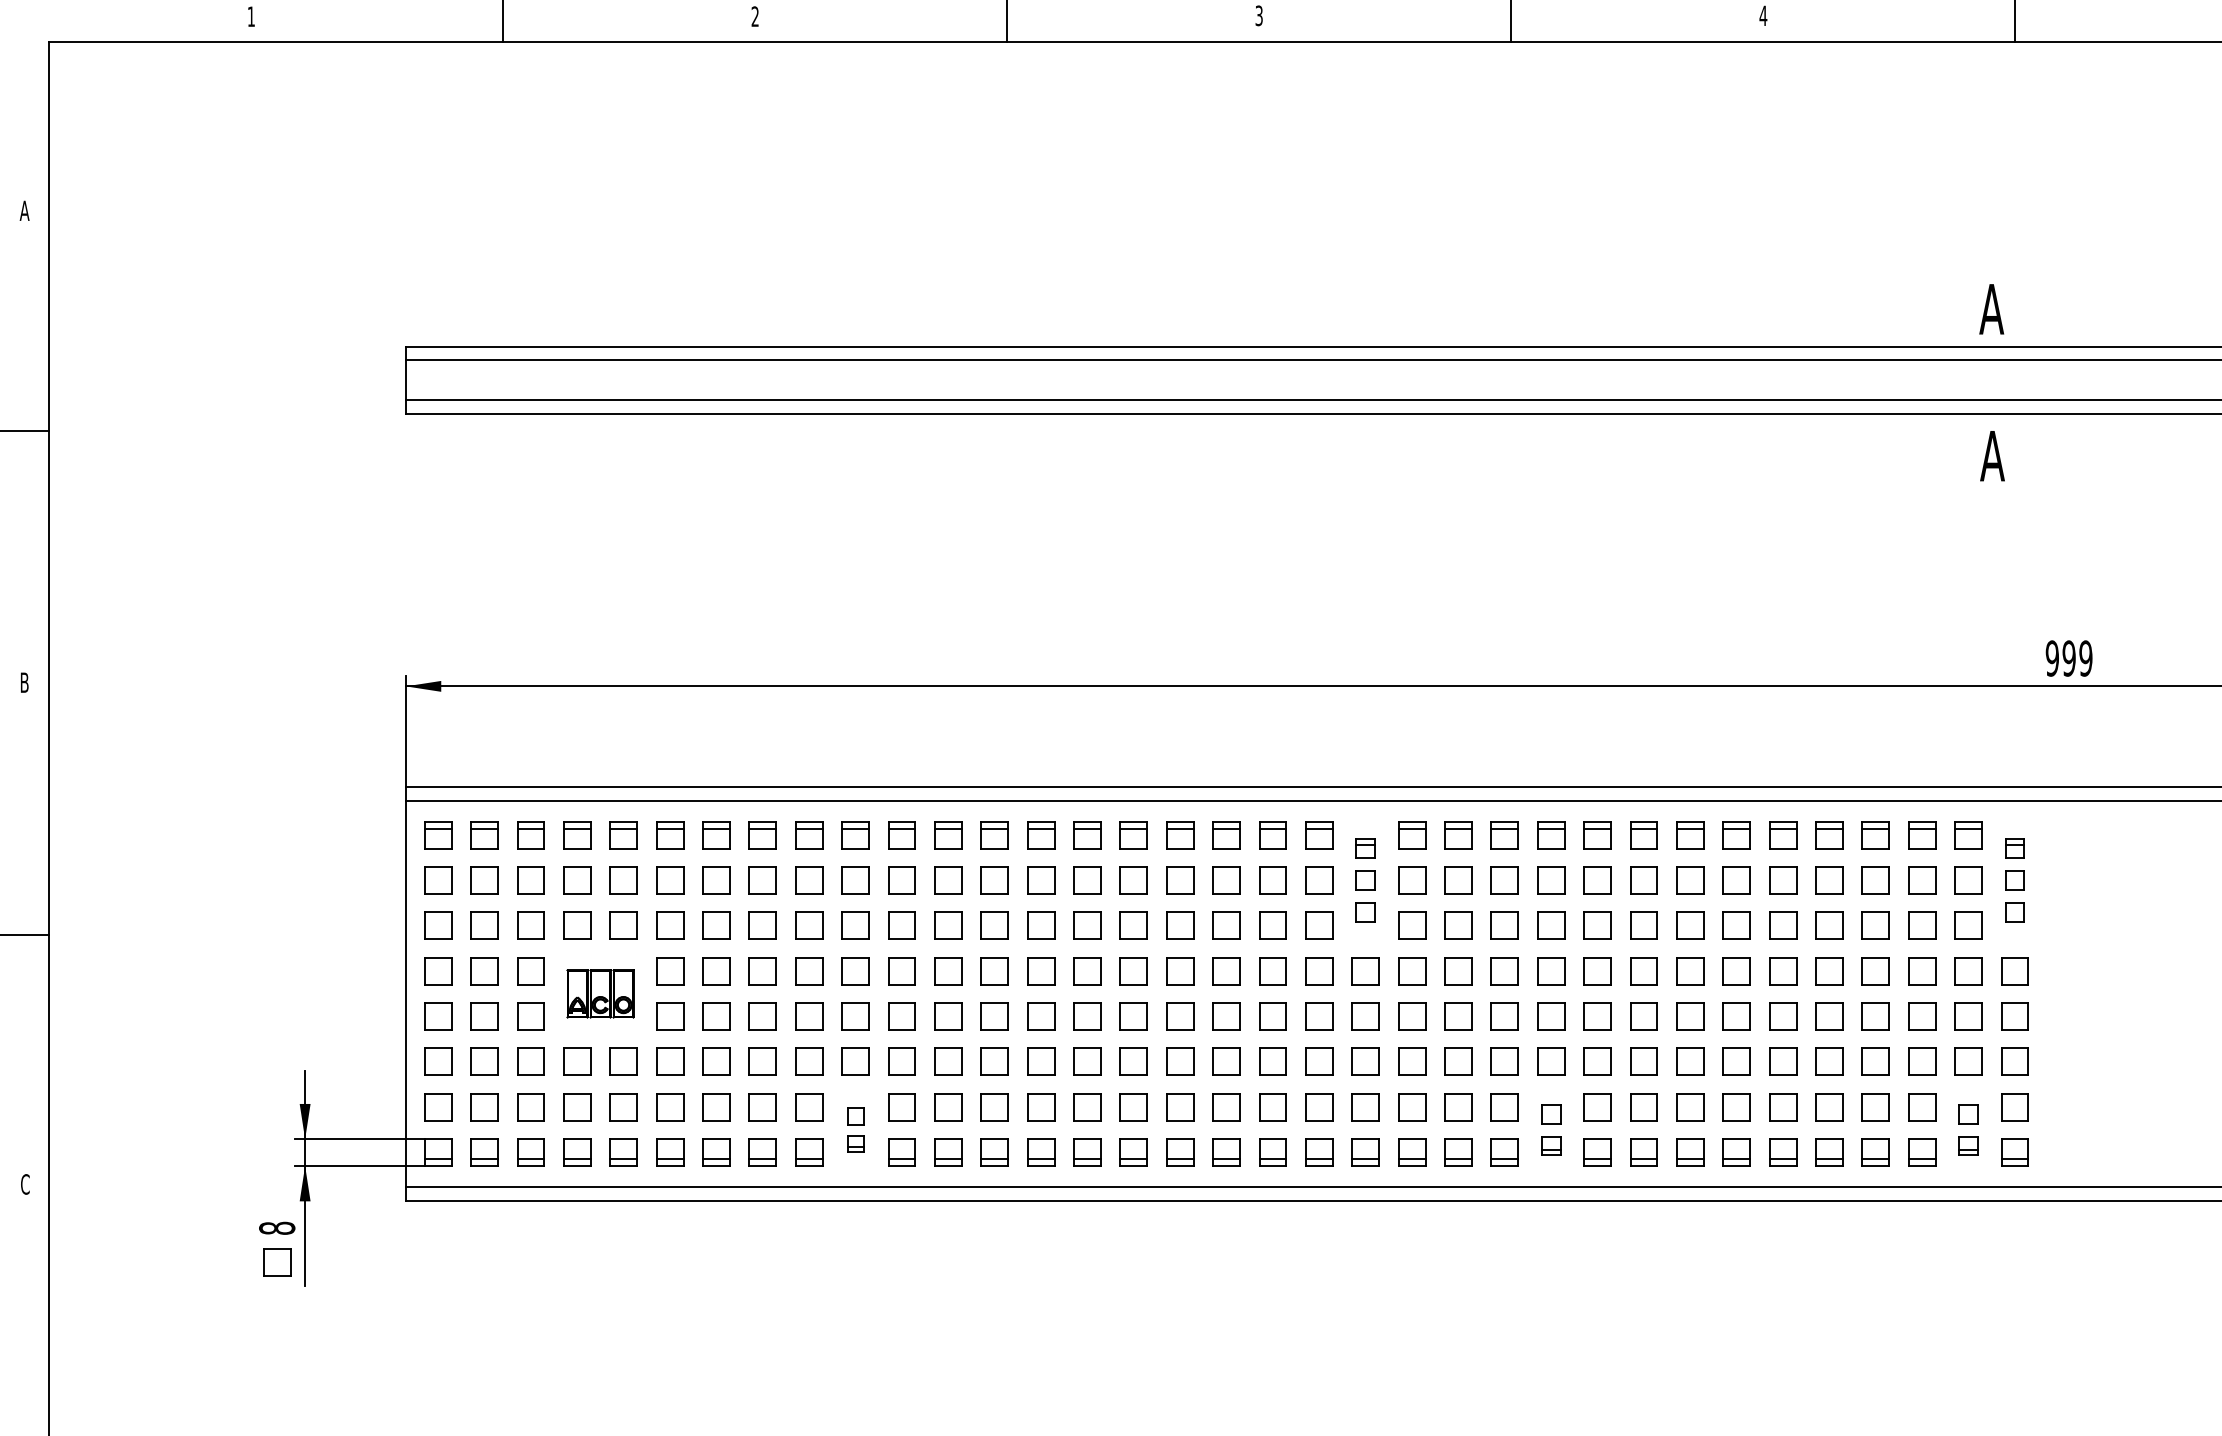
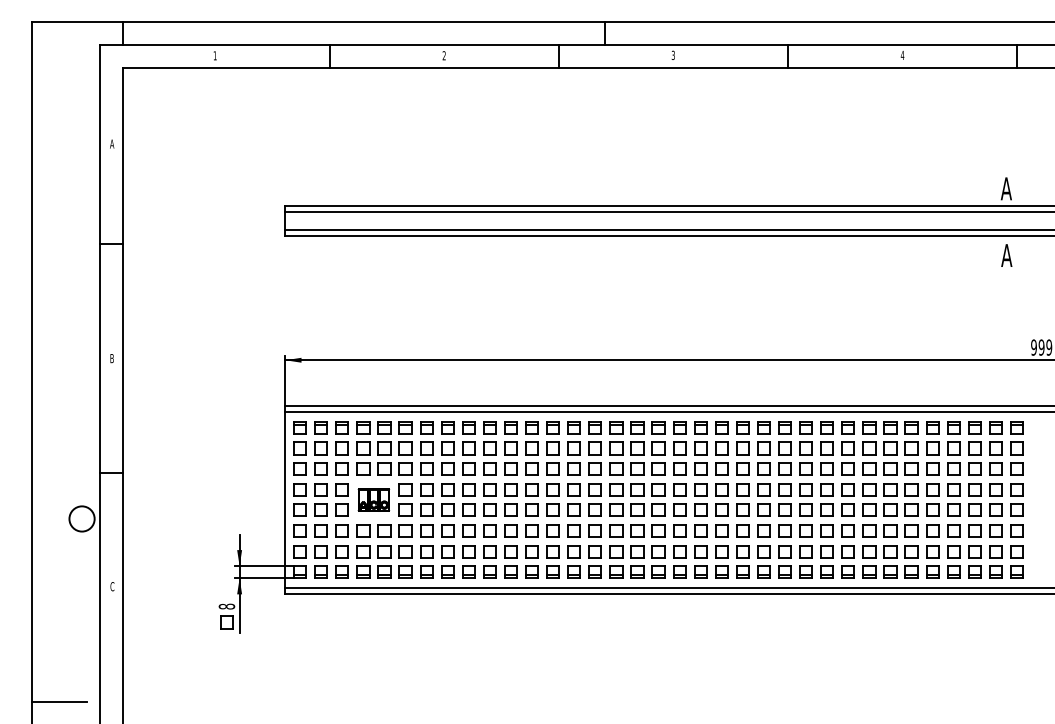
part: (1365, 880) -> (721, 448), size x1.43
part: (2013, 880) -> (1016, 448), size x1.43
part: (854, 1129) -> (489, 561), size x1.67
part: (1549, 1129) -> (805, 561), size x1.43
part: (1967, 1129) -> (995, 561), size x1.43

